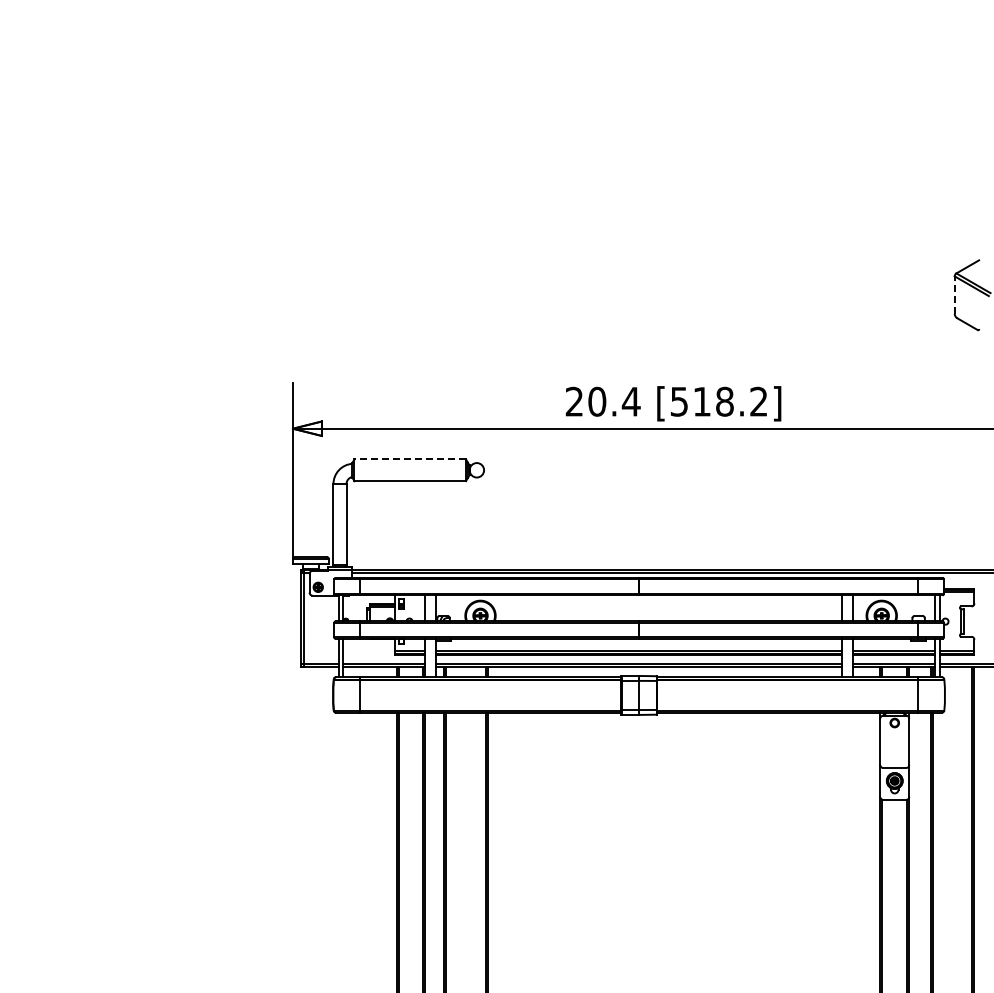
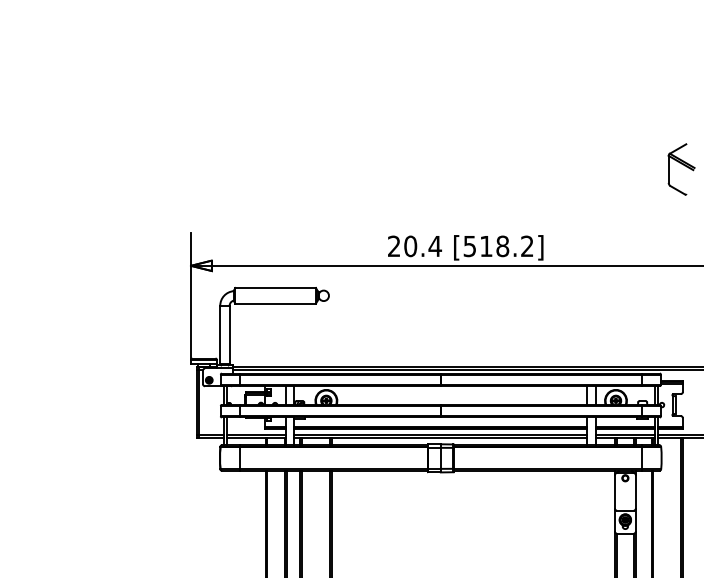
line: (954, 295) -> (668, 169), dashed -> solid
line: (410, 459) -> (275, 288), dashed -> solid

